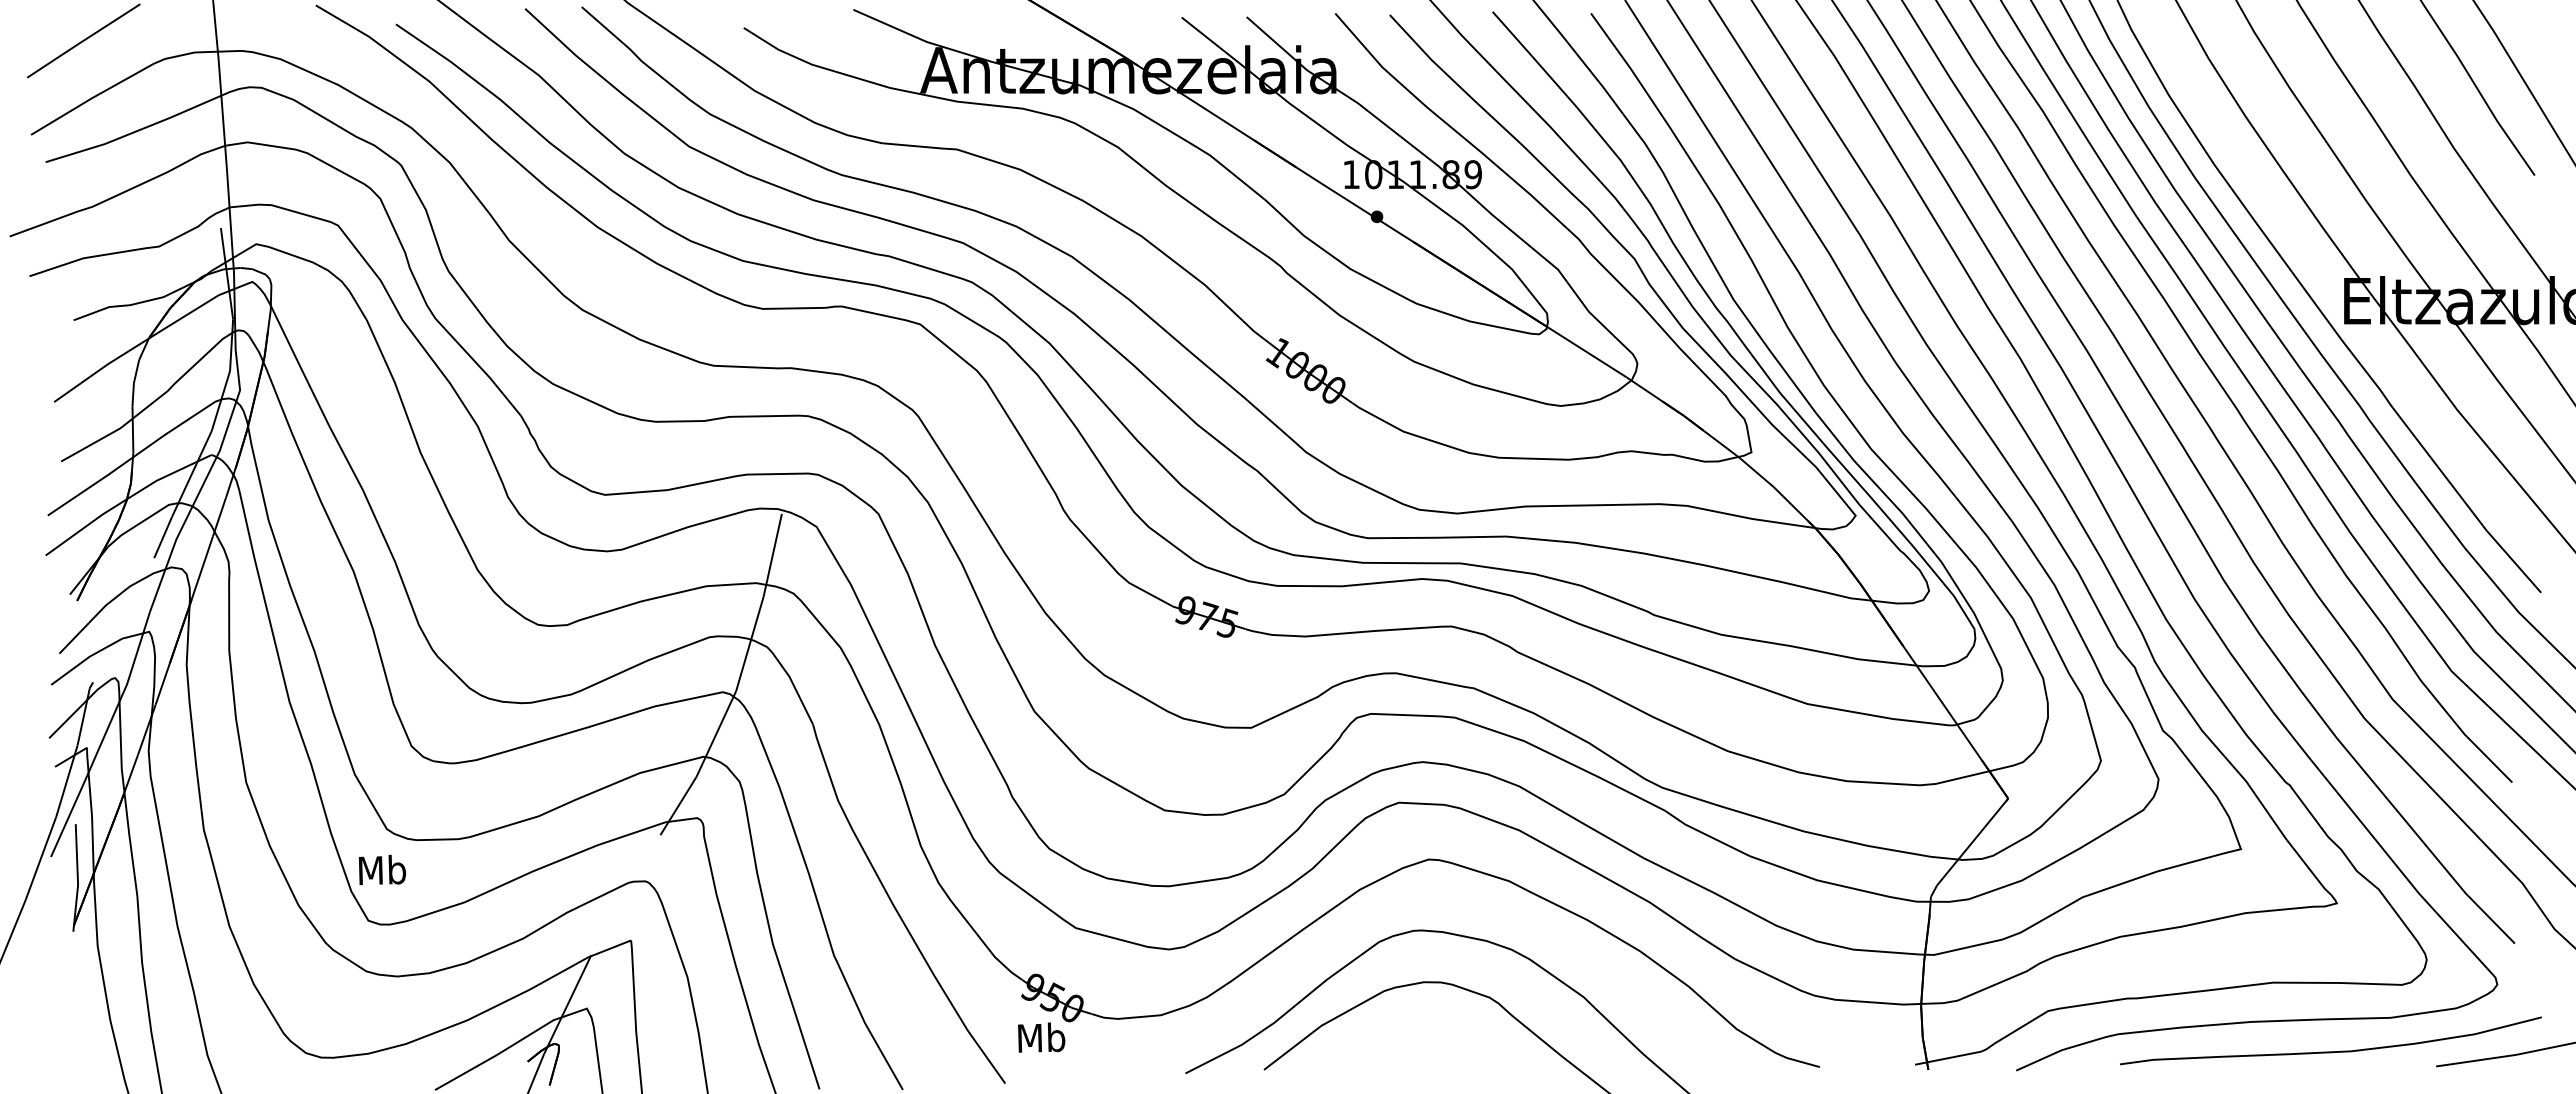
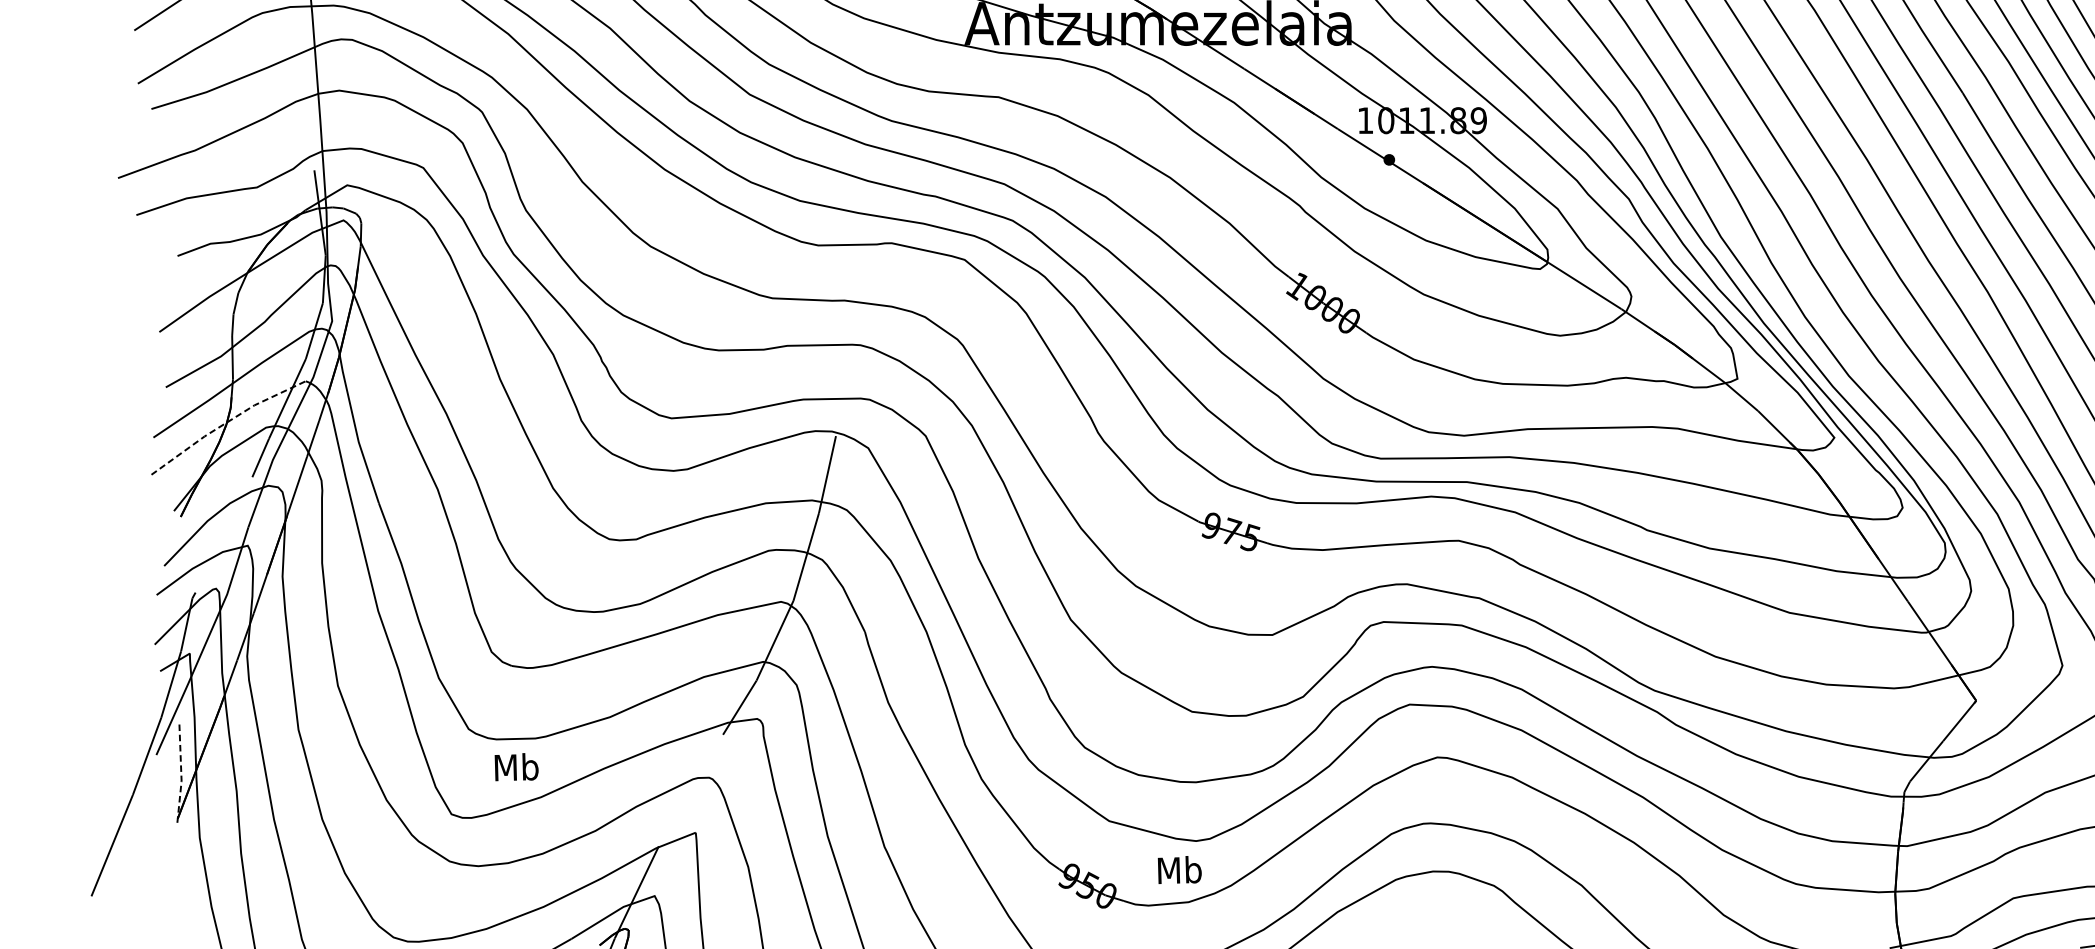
line: (125, 500) -> (225, 423), solid -> dashed
text: (382, 869) -> (516, 766), moved
line: (77, 878) -> (181, 775), solid -> dashed
text: (1041, 1037) -> (1179, 869), moved

